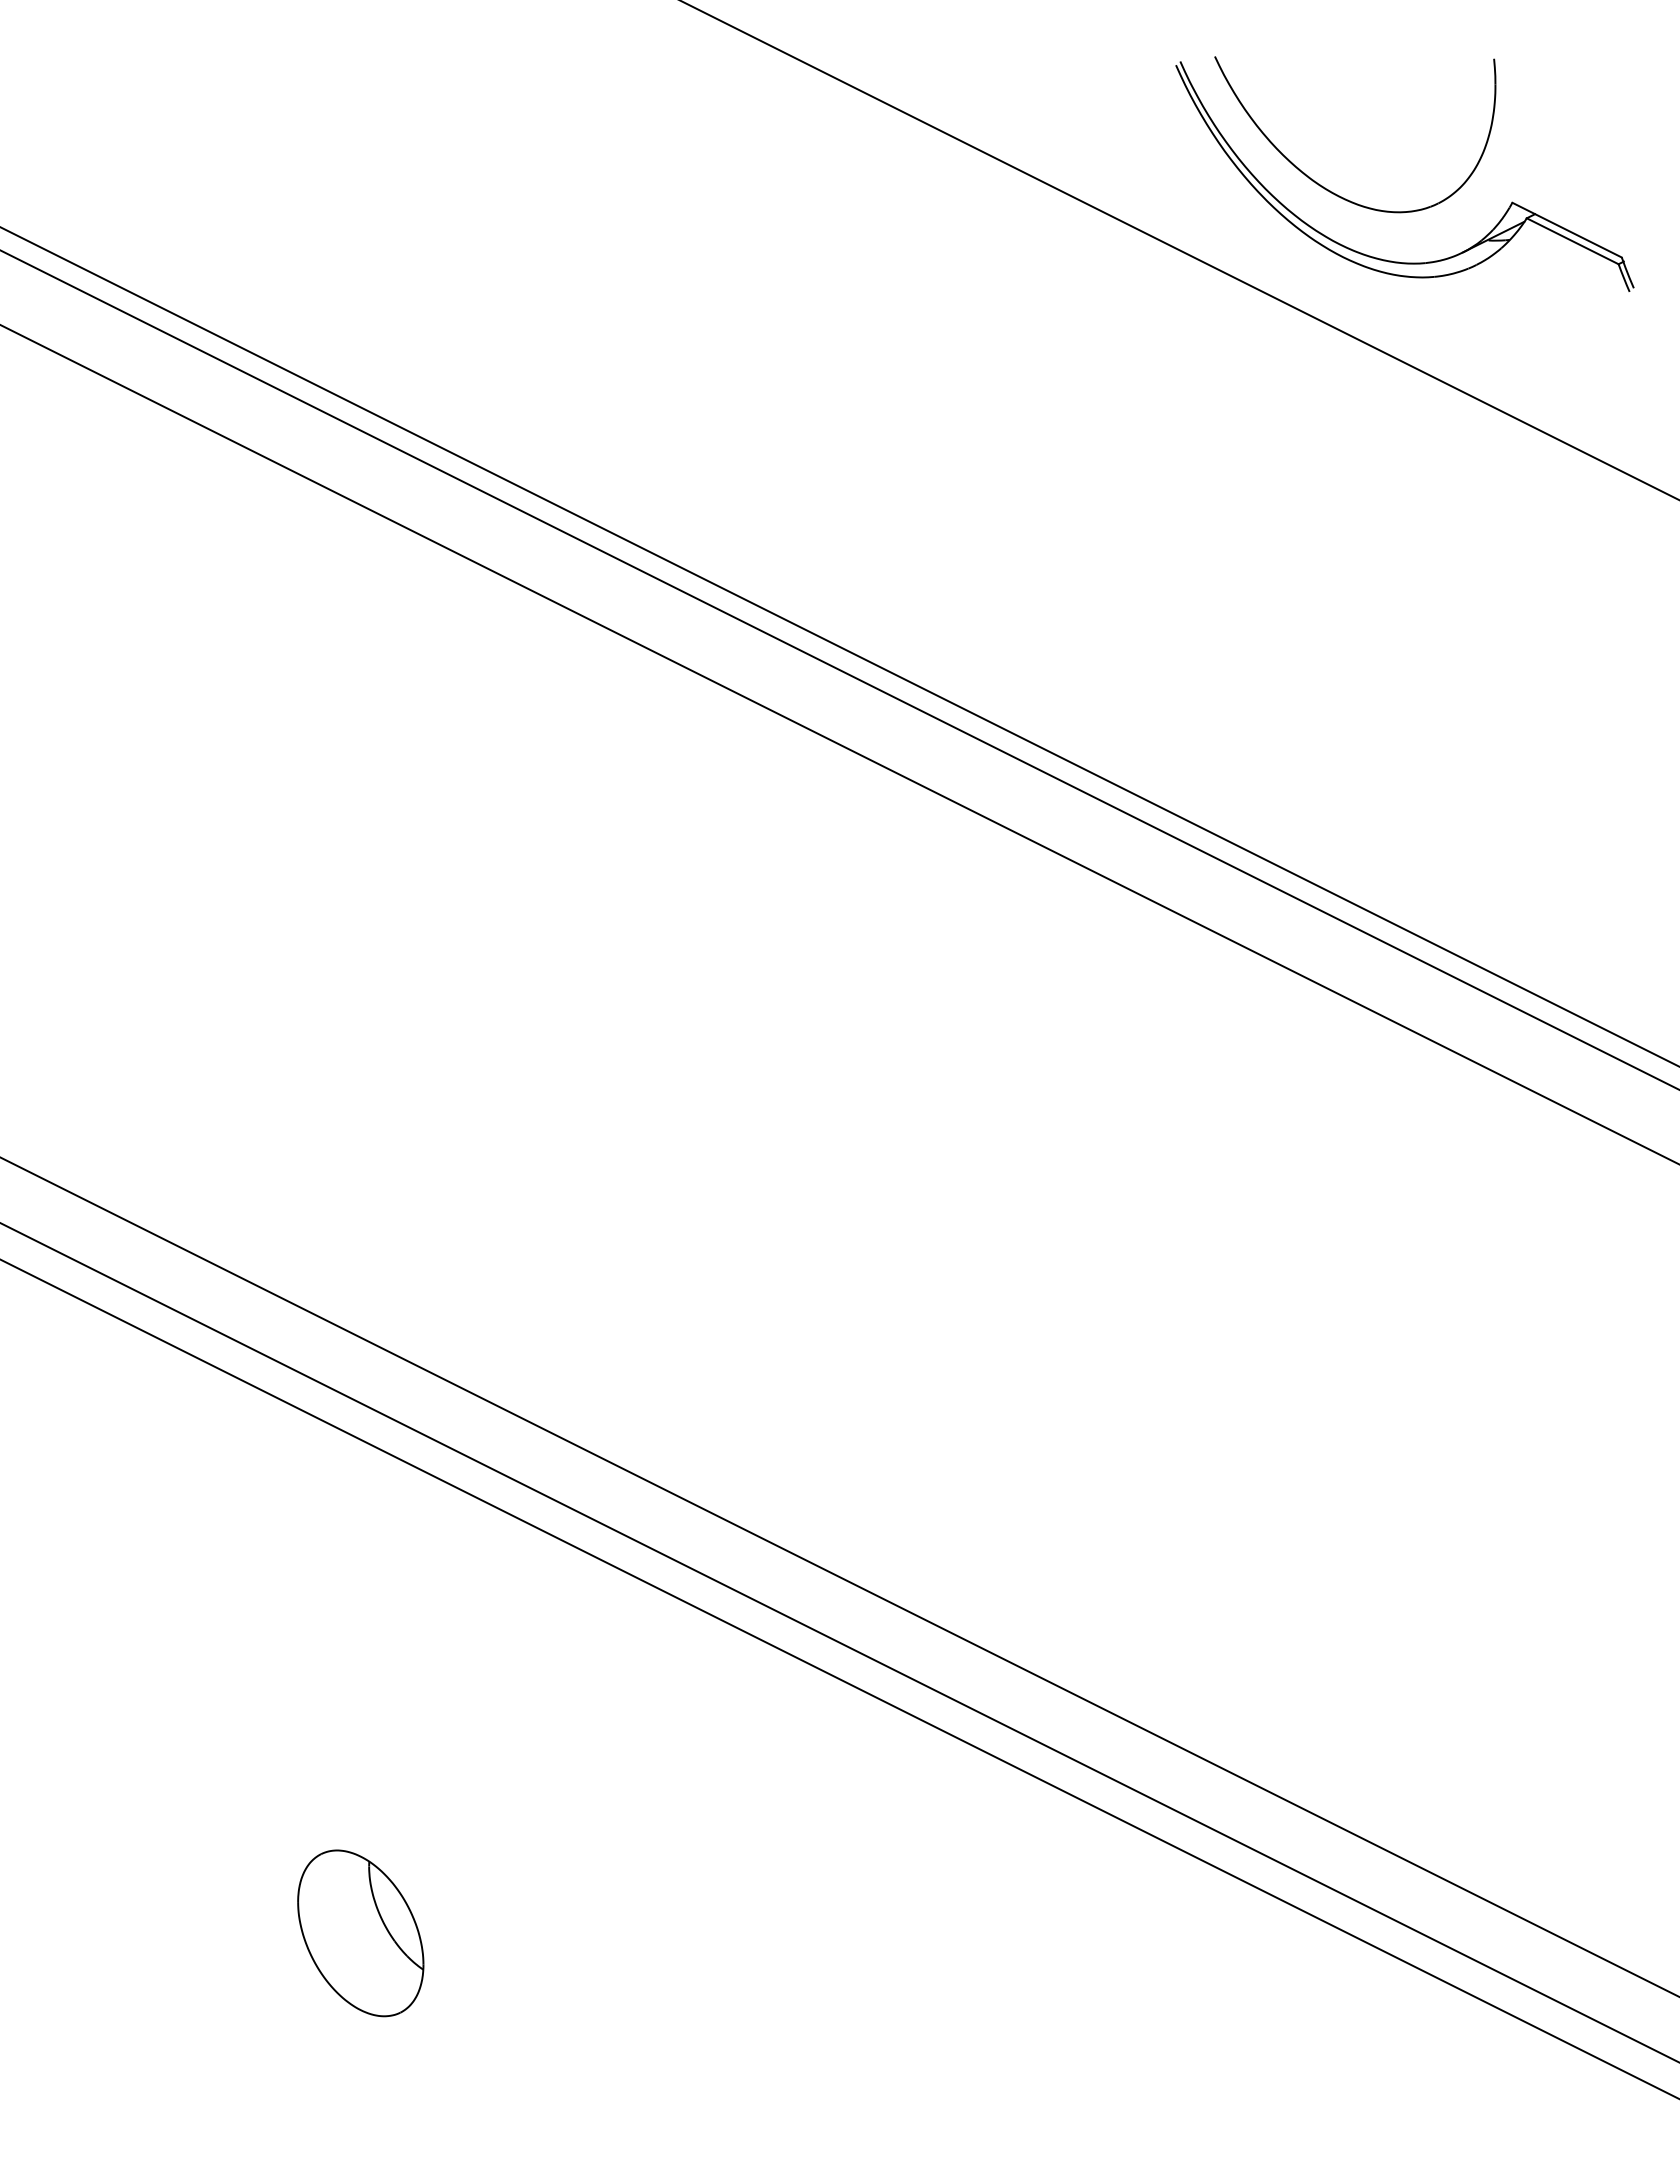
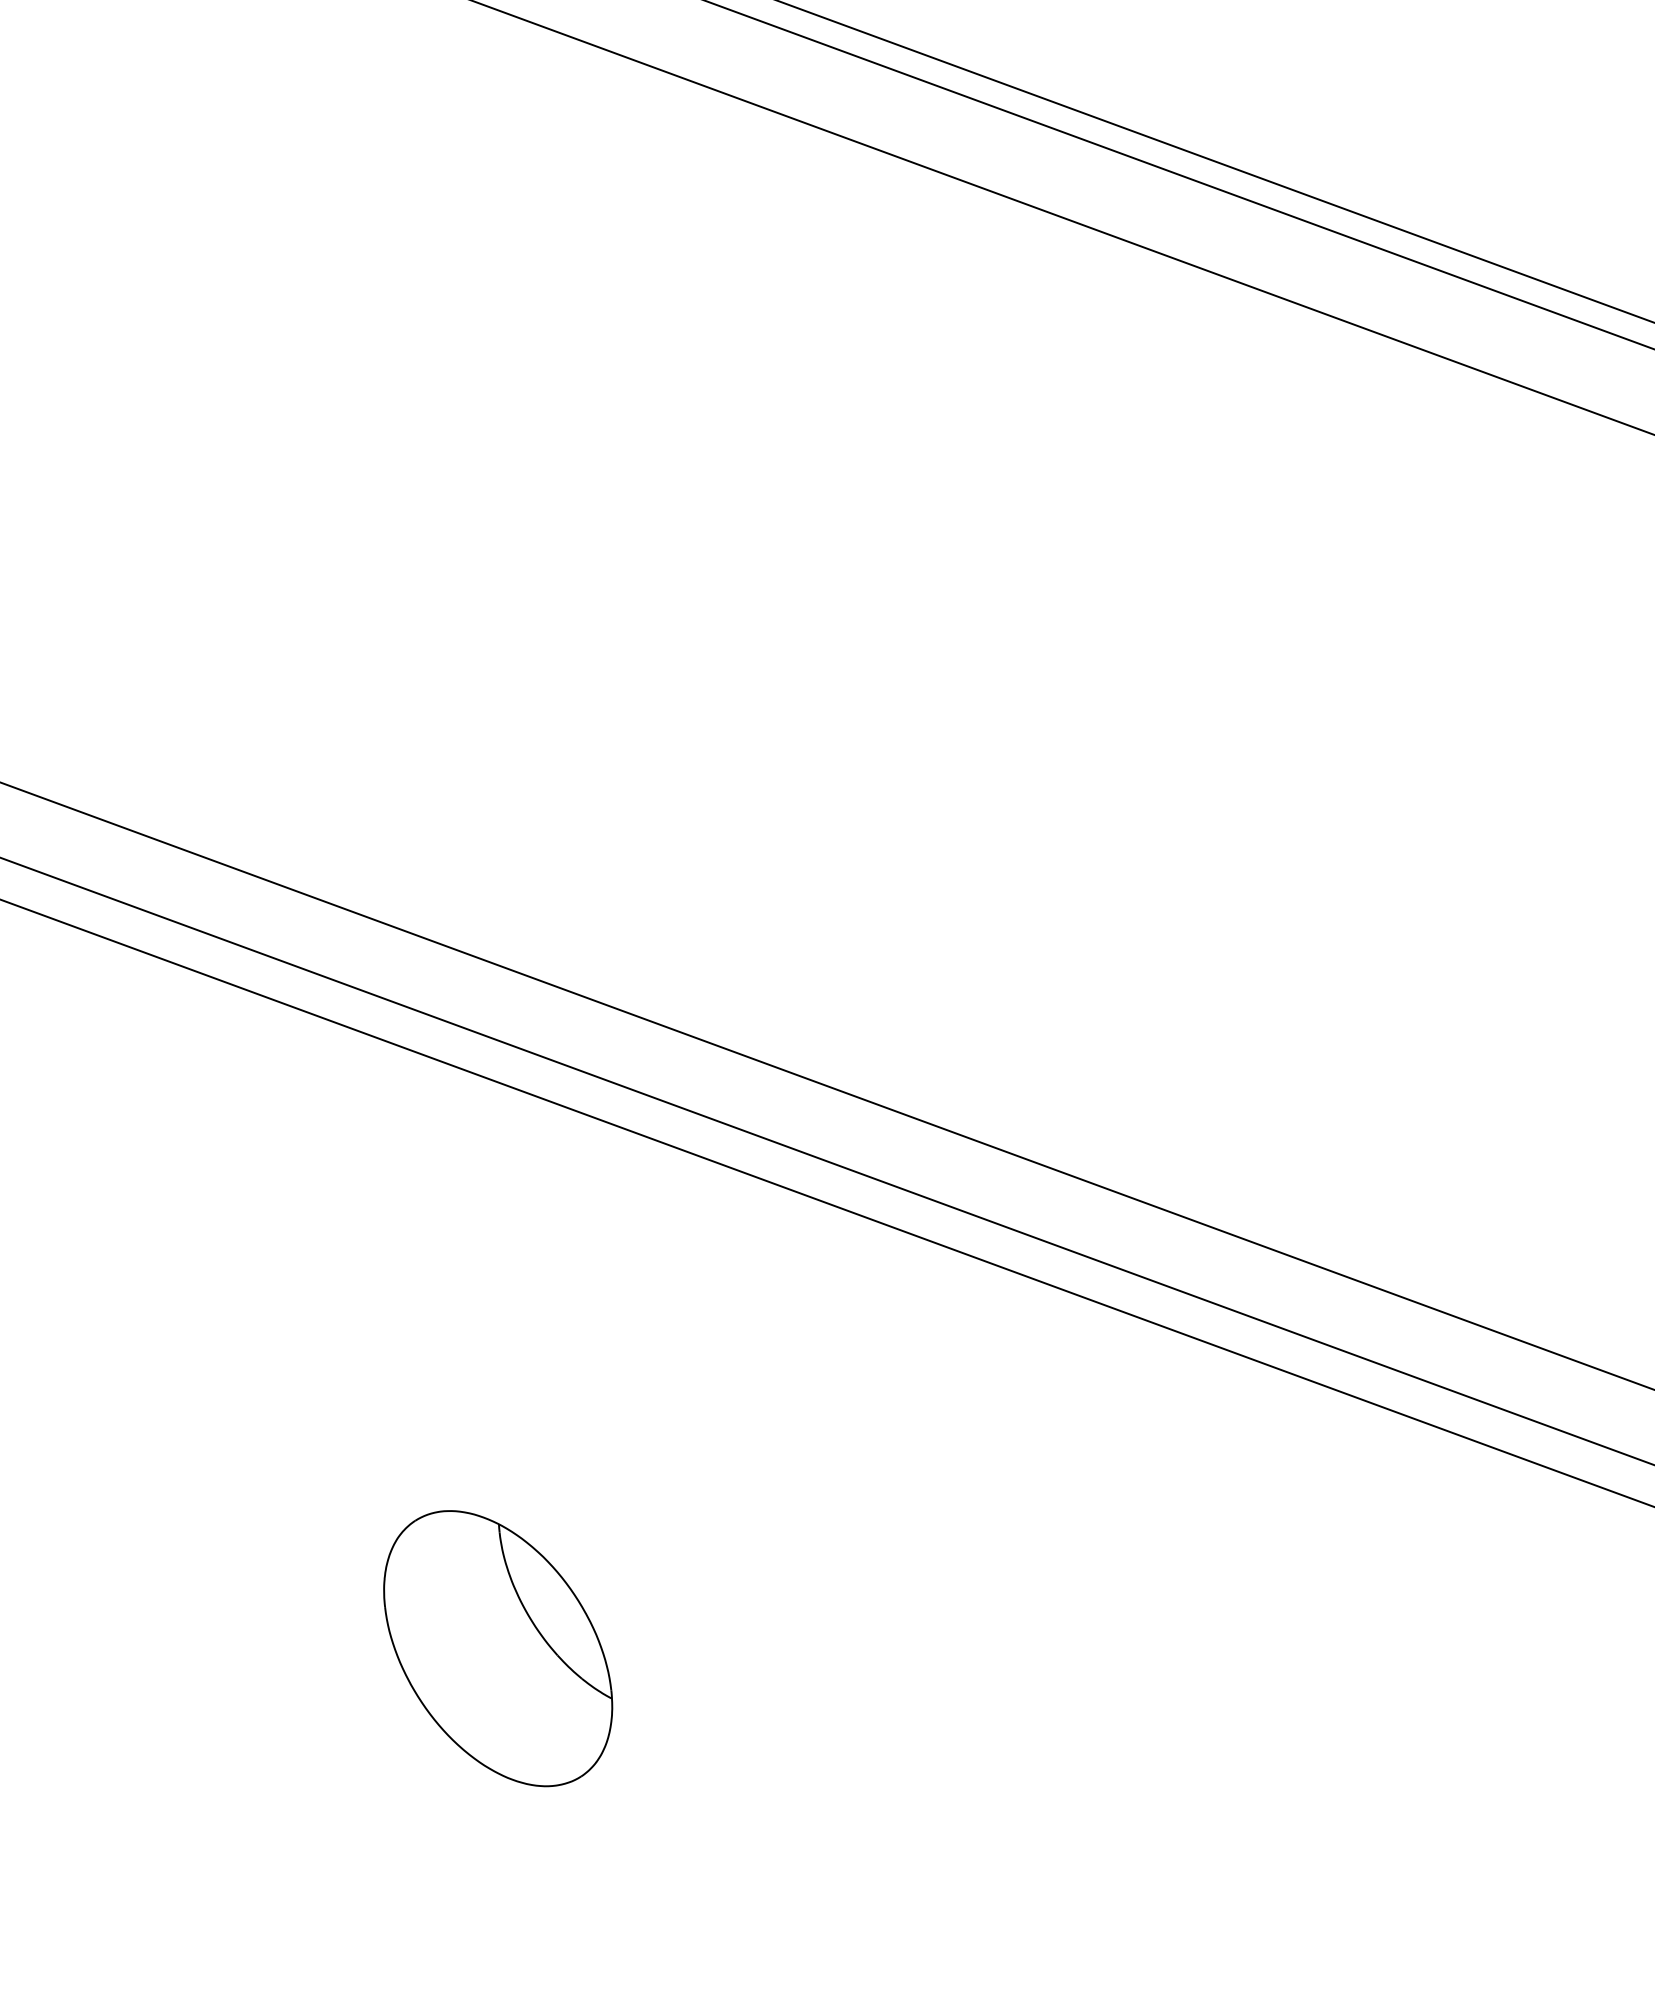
part: (360, 1933) -> (497, 1648), size x1.43

